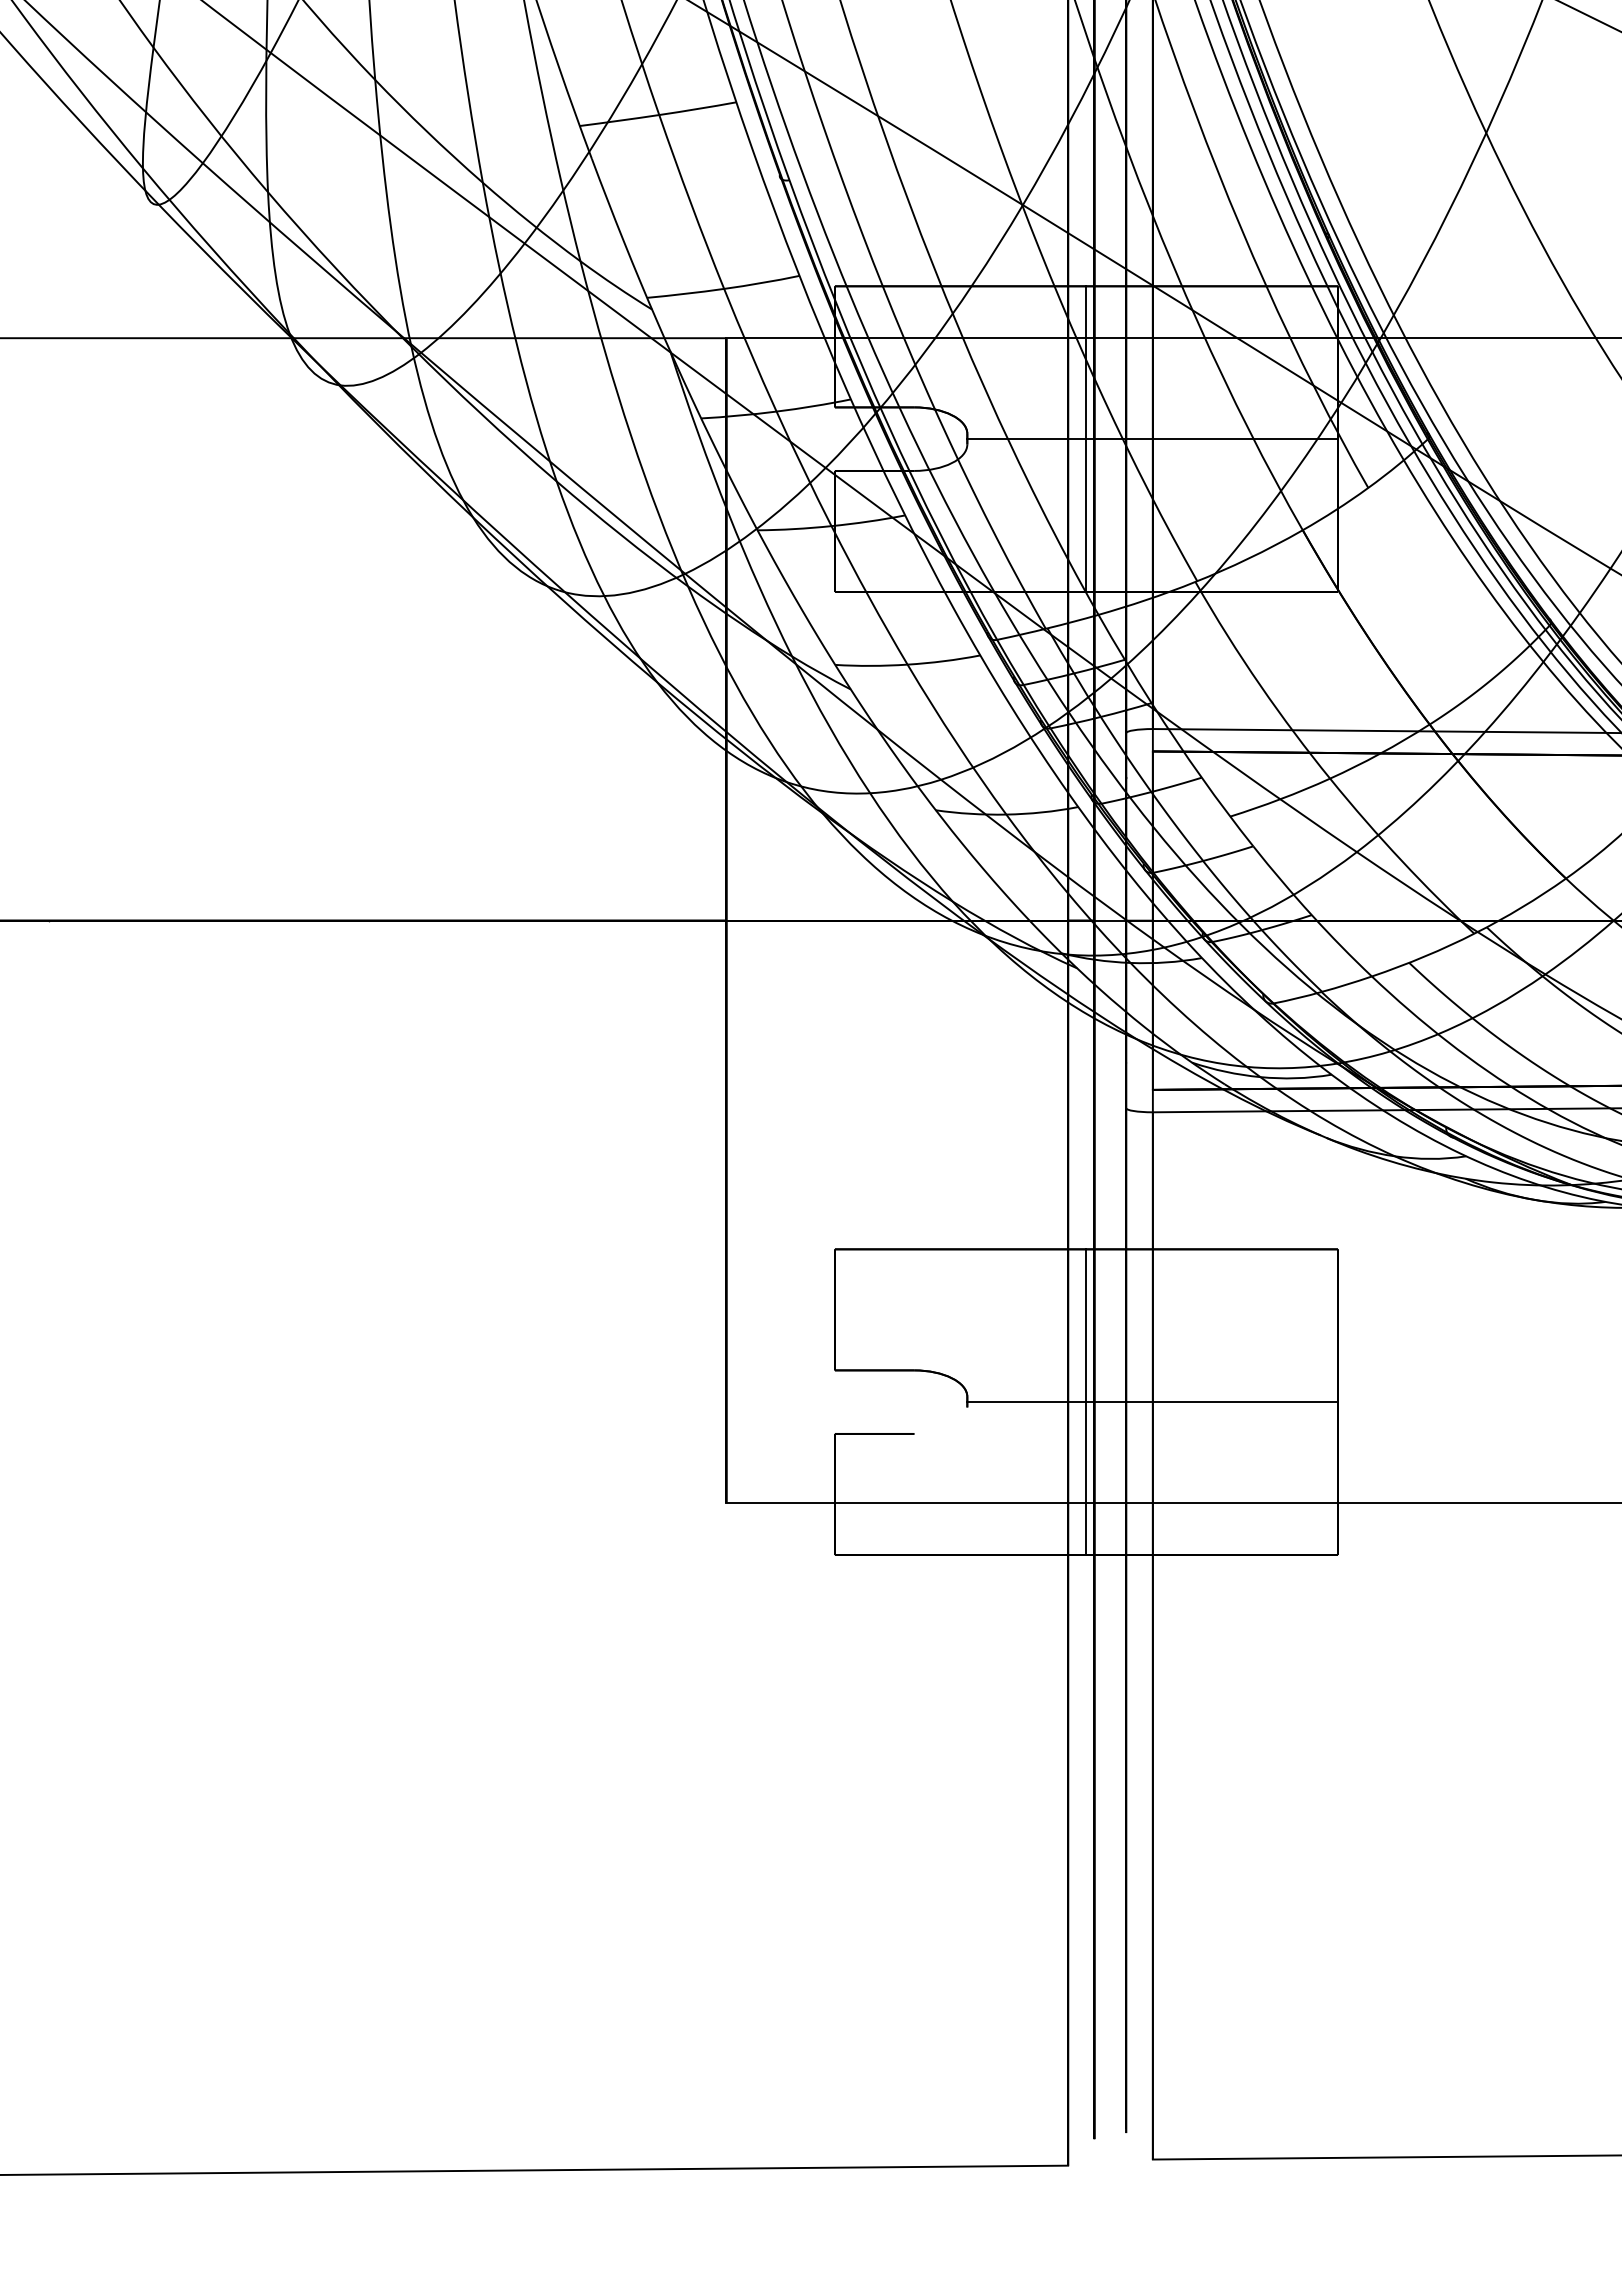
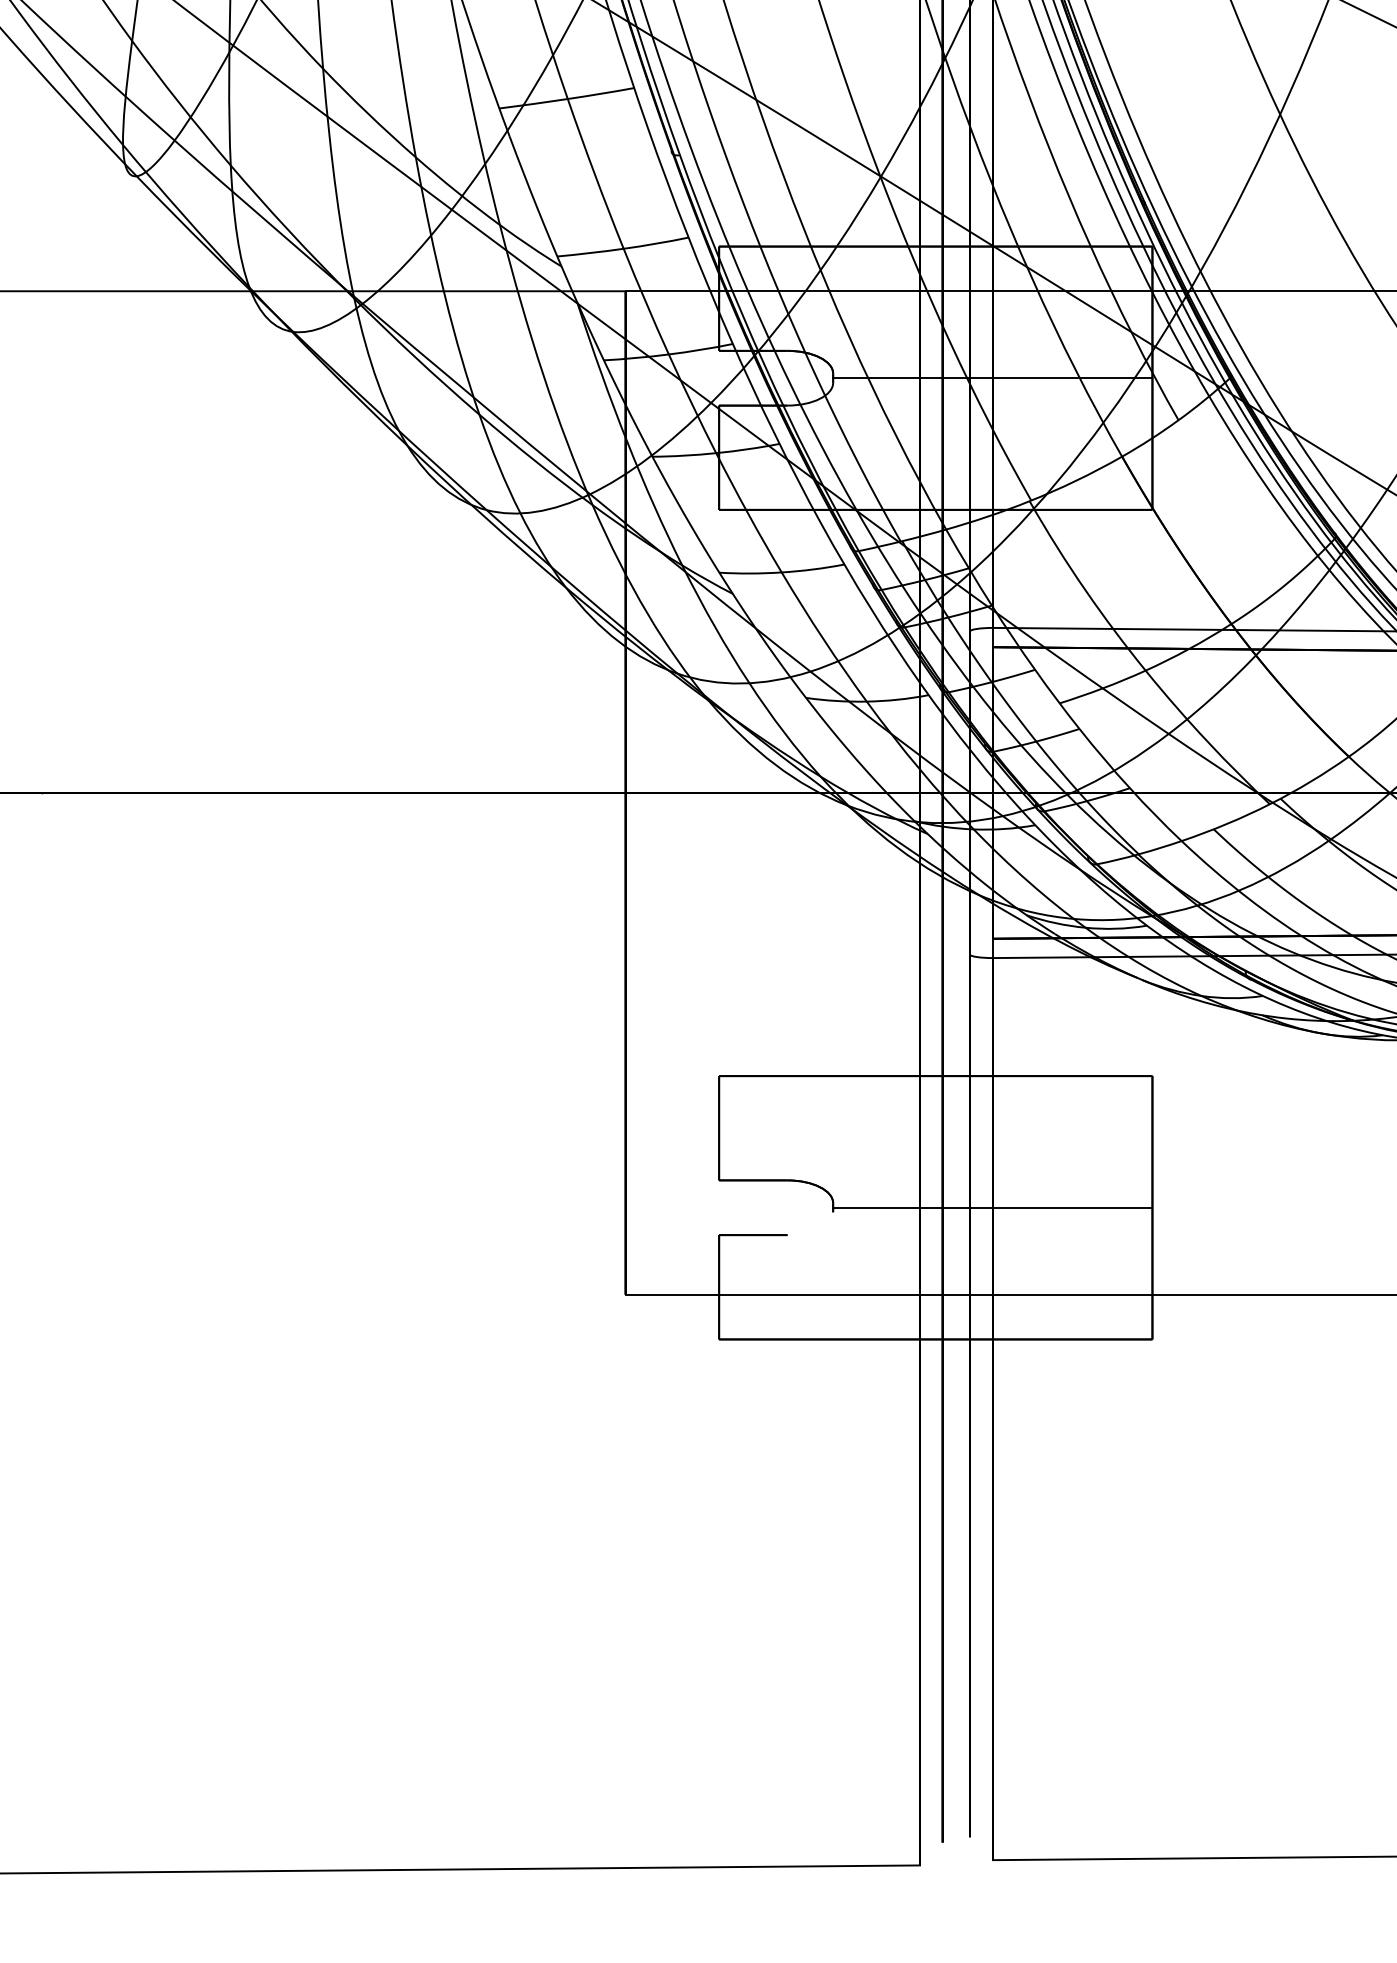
line: (1086, 439) -> (935, 378), removed
line: (1086, 1402) -> (935, 1208), removed

